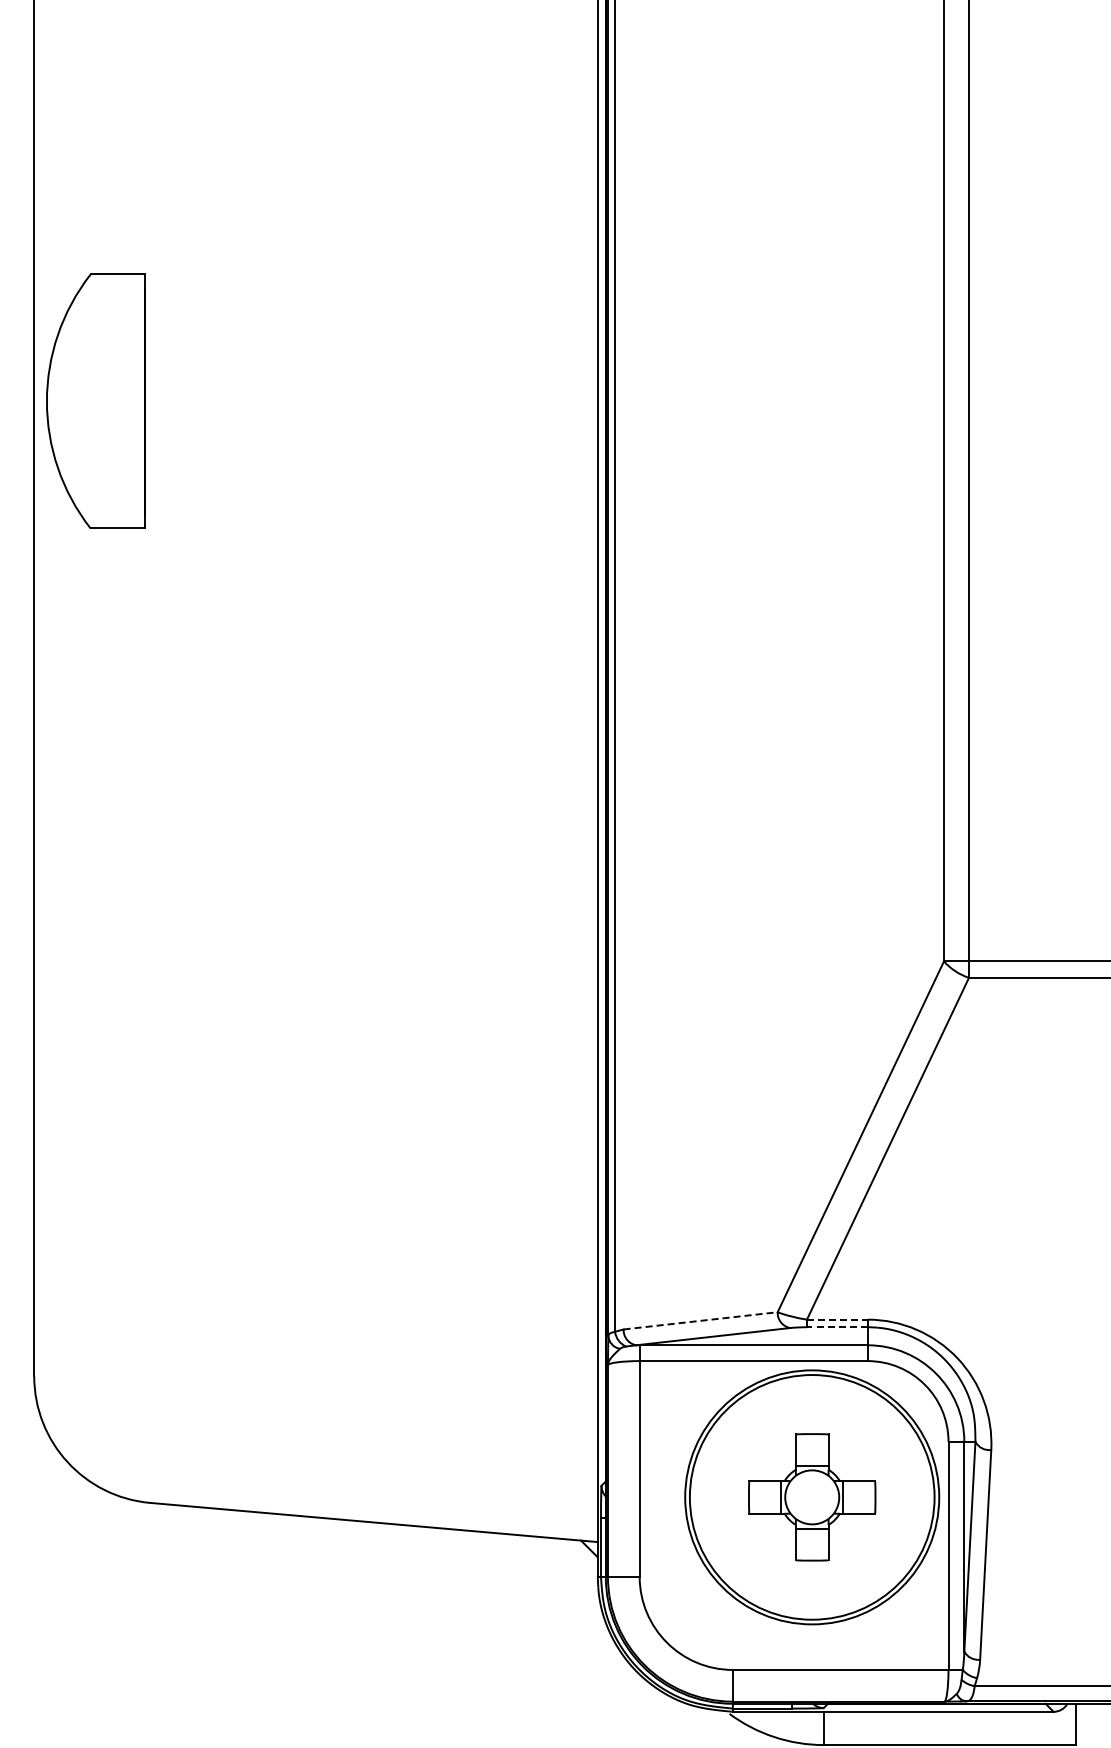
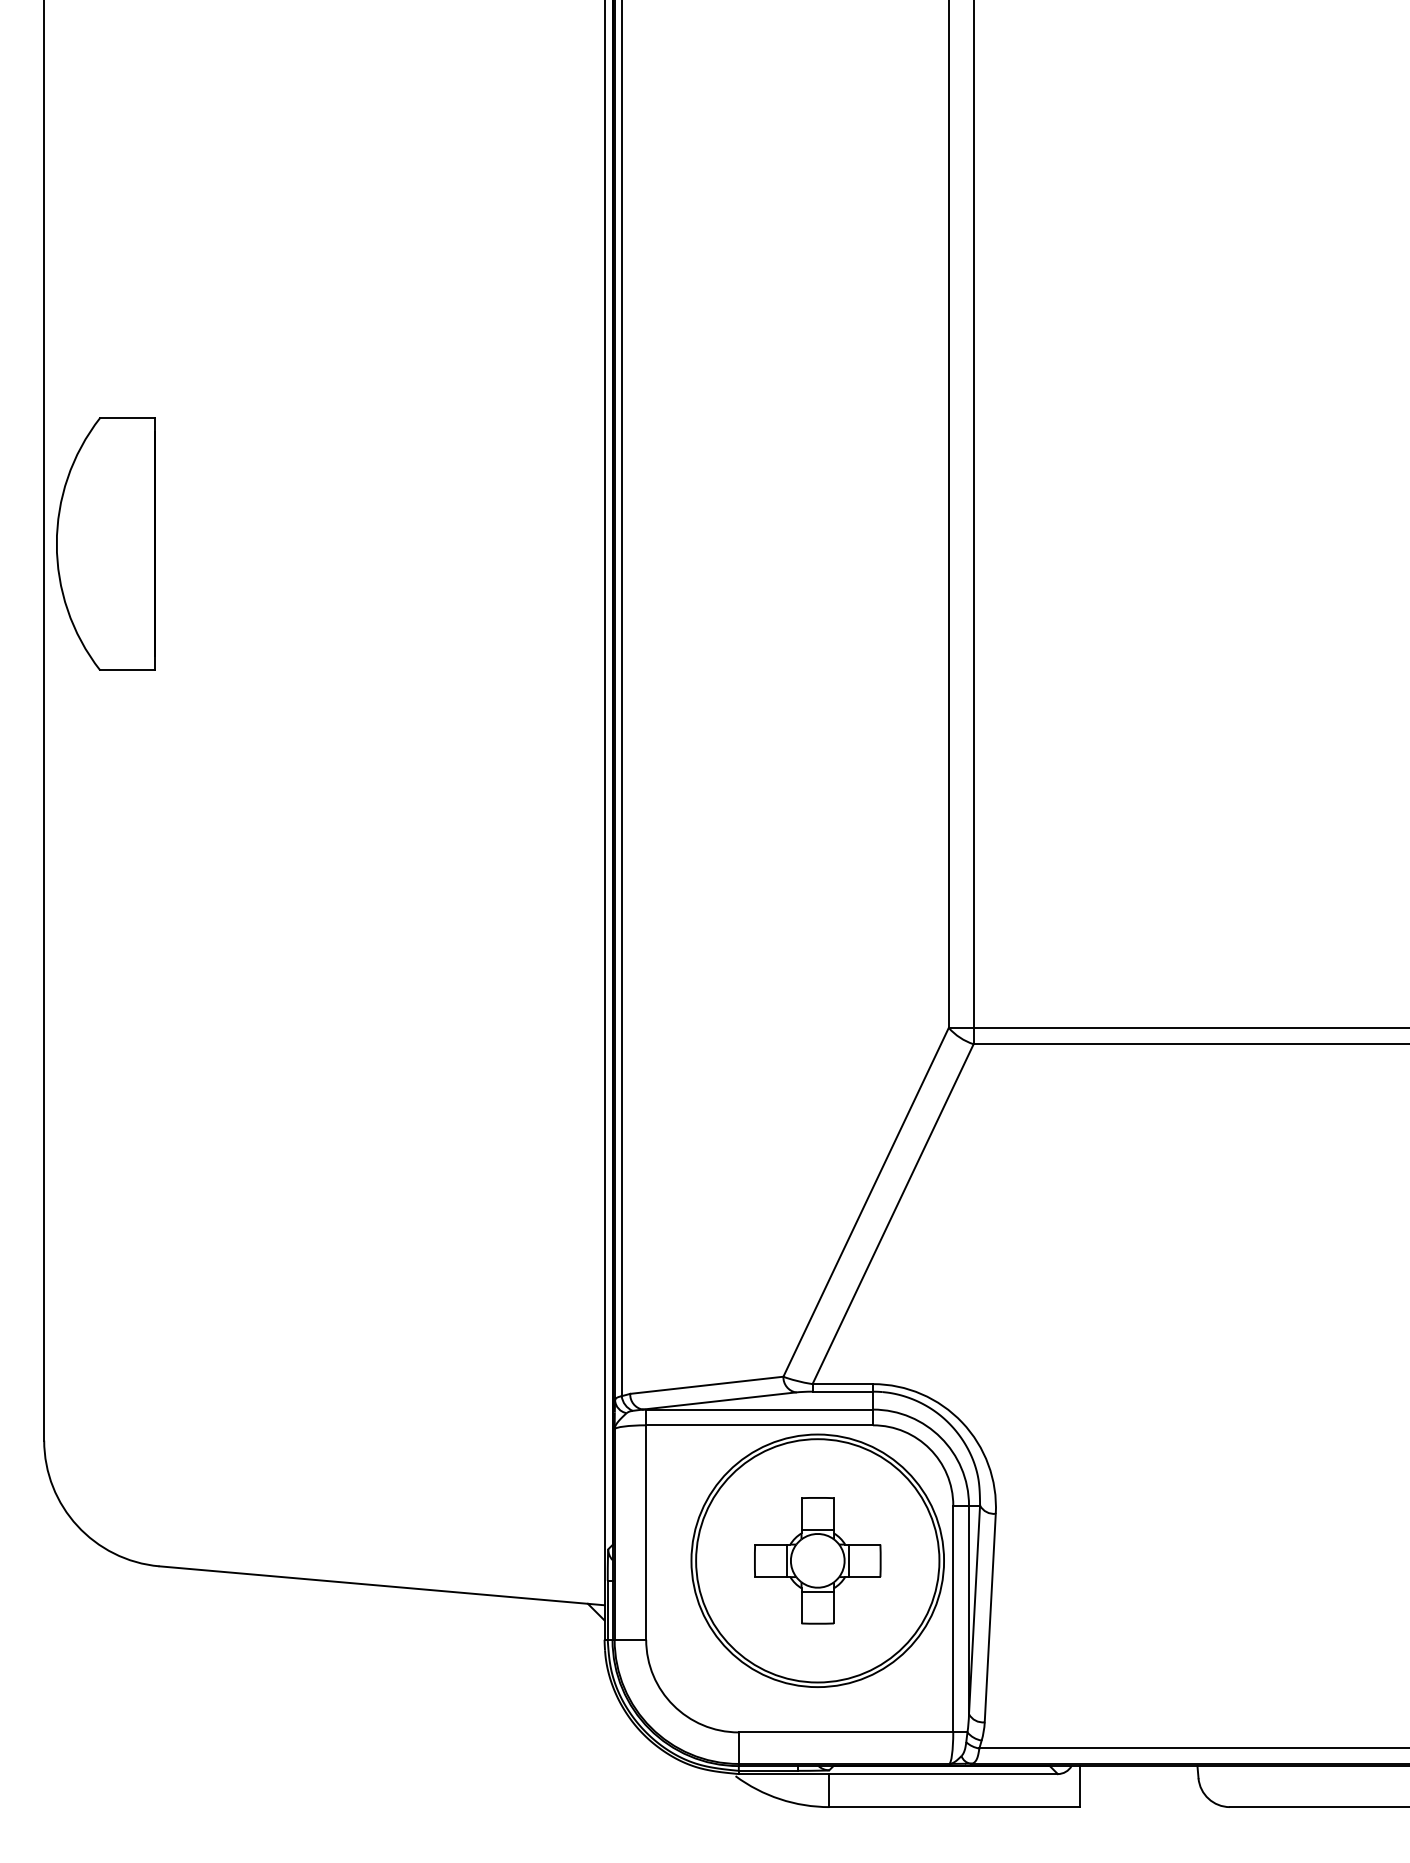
part: (95, 400) -> (105, 543), moved
line: (838, 1320) -> (843, 1384), dashed -> solid
line: (701, 1321) -> (707, 1385), dashed -> solid
line: (837, 1327) -> (842, 1391), dashed -> solid

